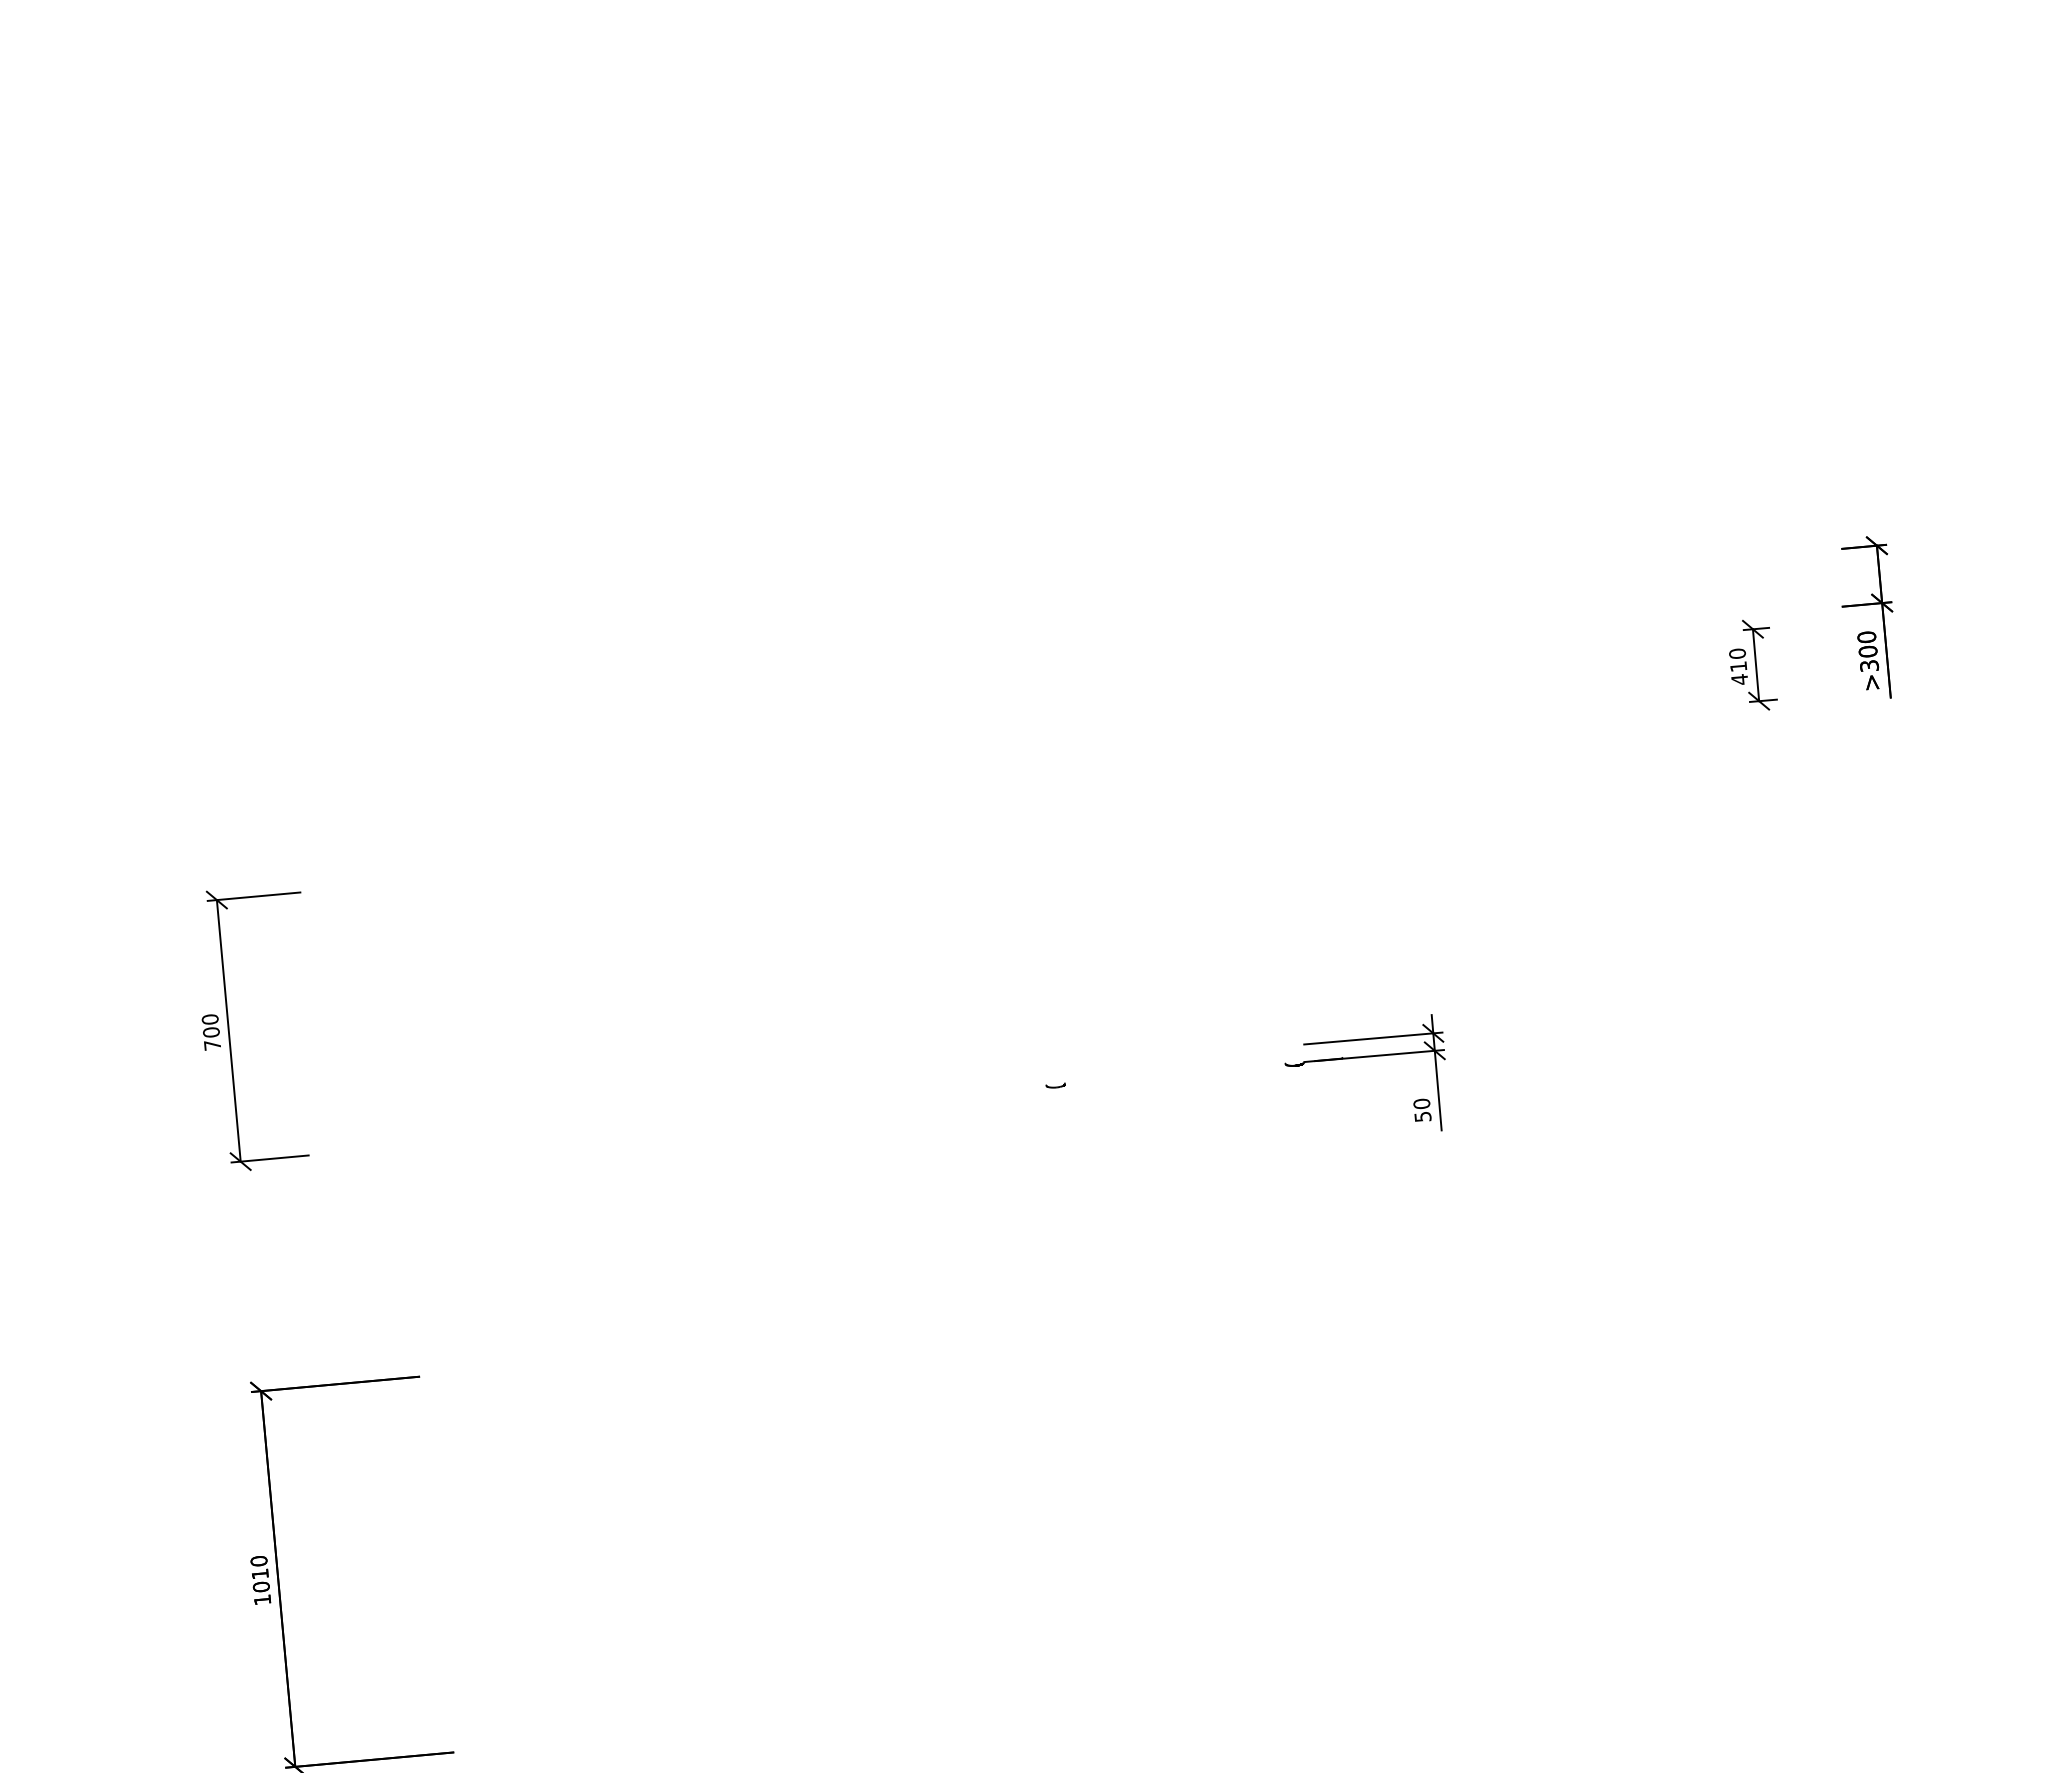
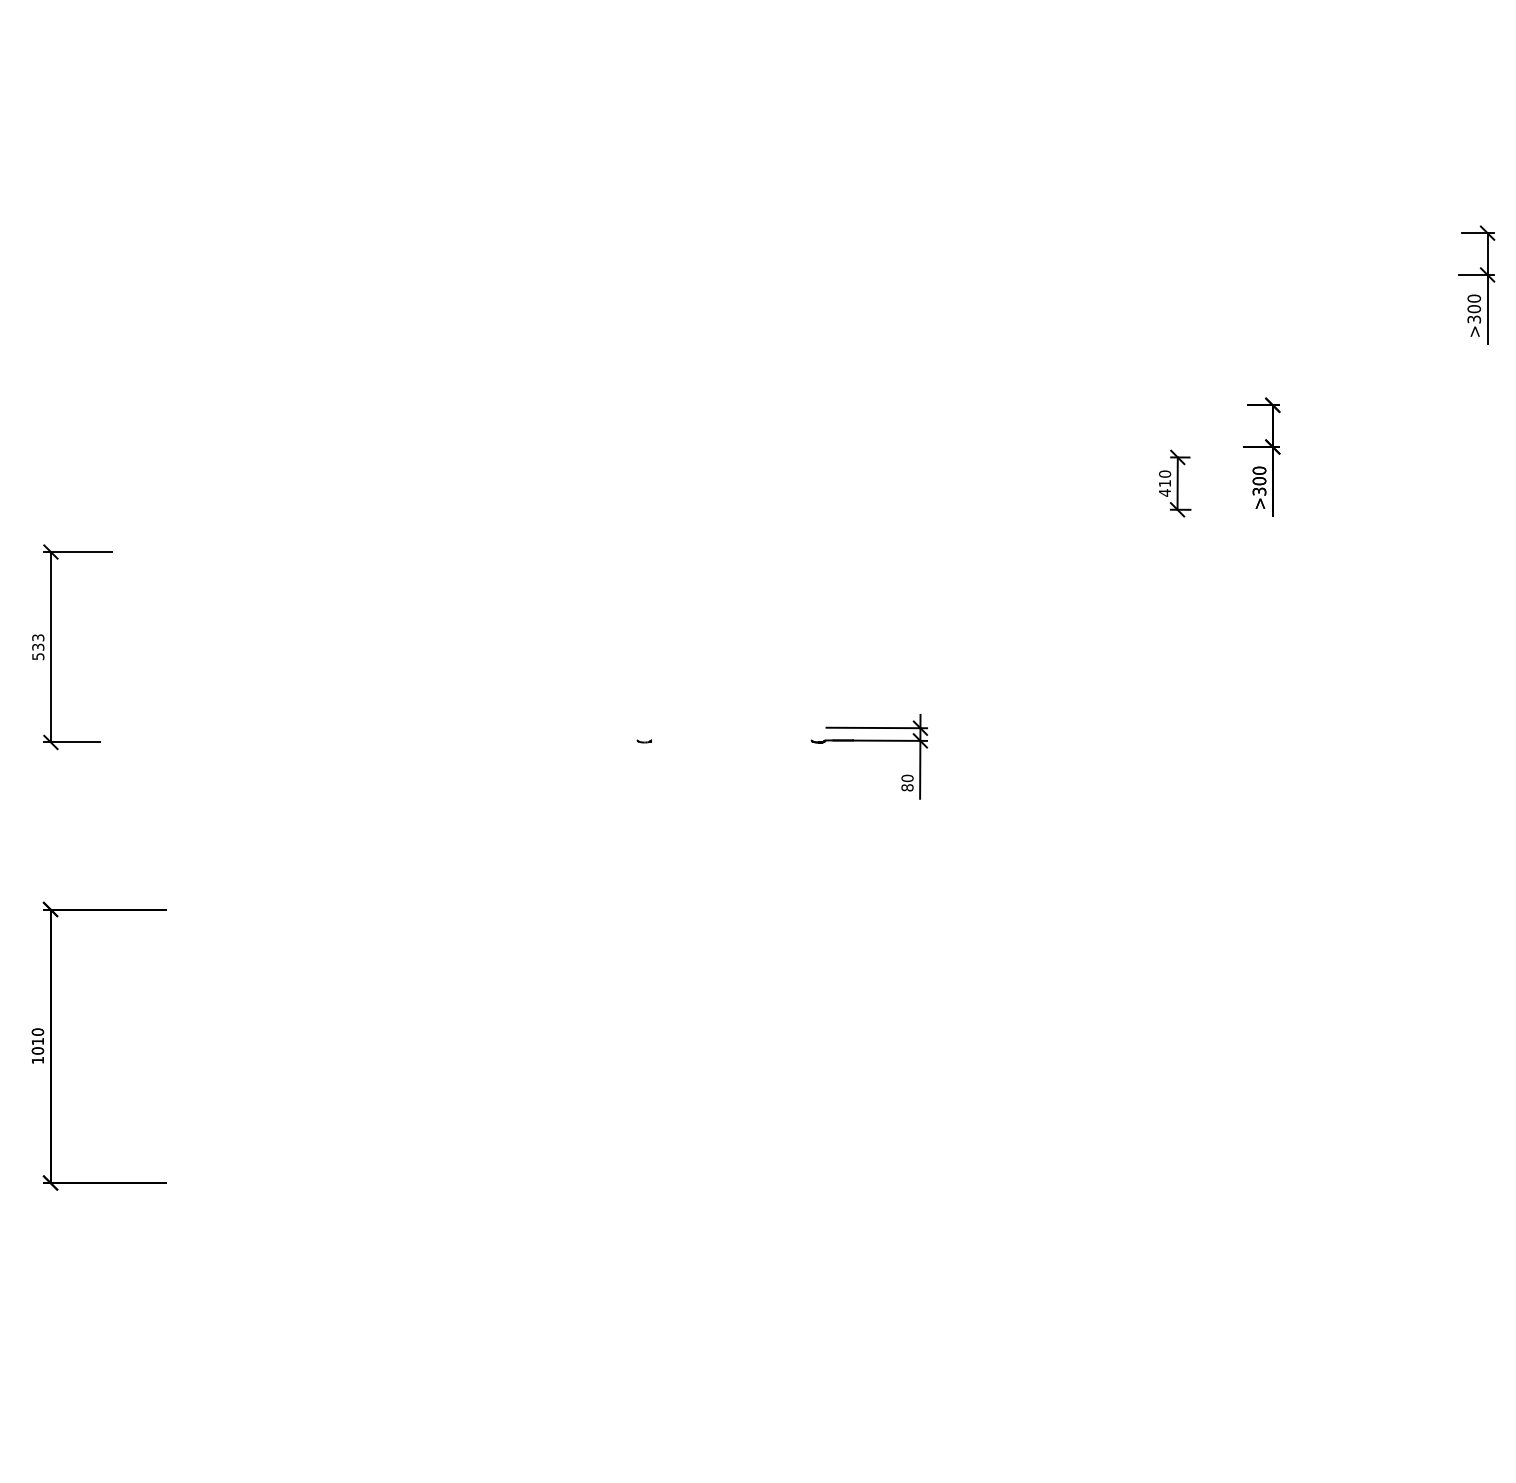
text: (211, 1032) -> (38, 647), 700 -> 533
text: (1422, 1116) -> (907, 787), 50 -> 80

